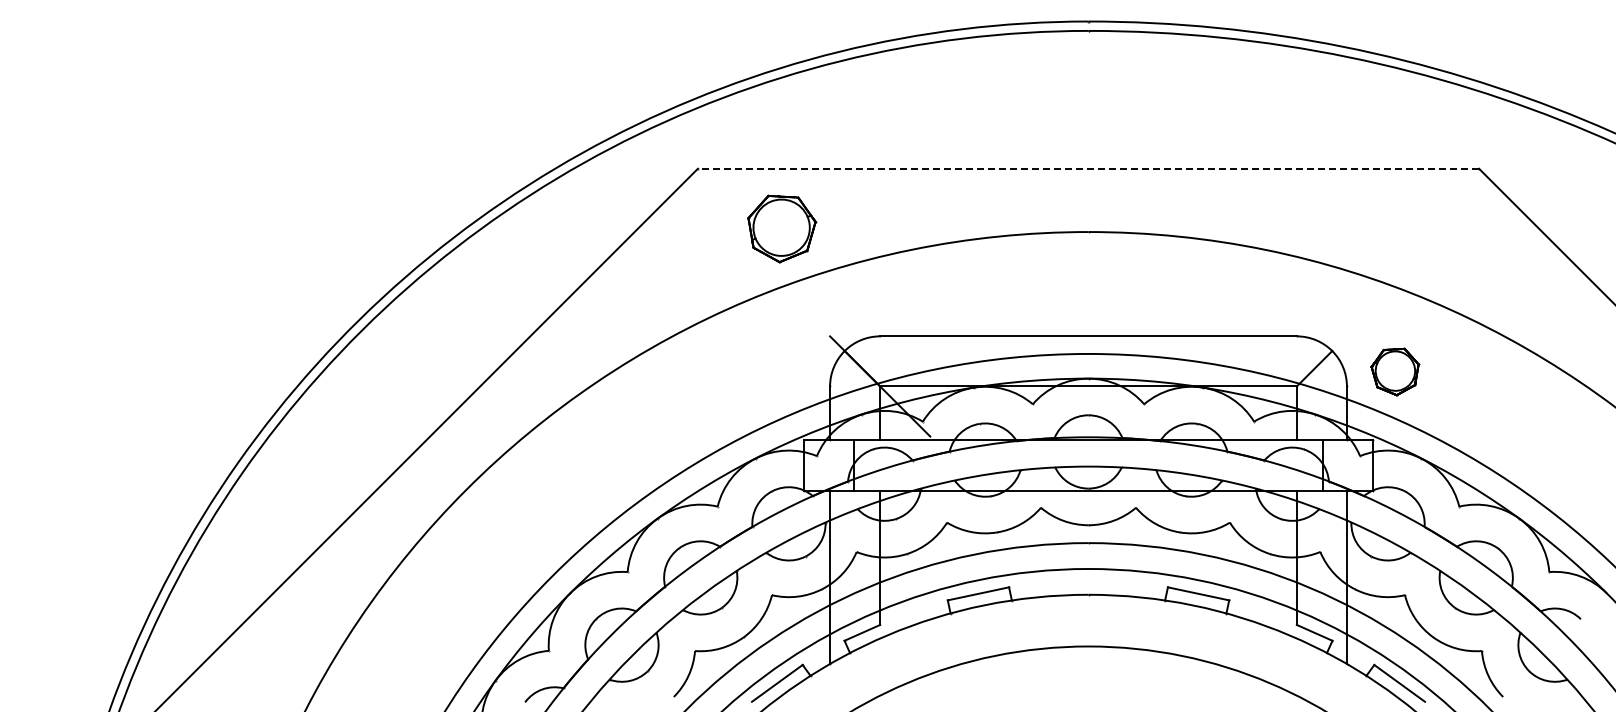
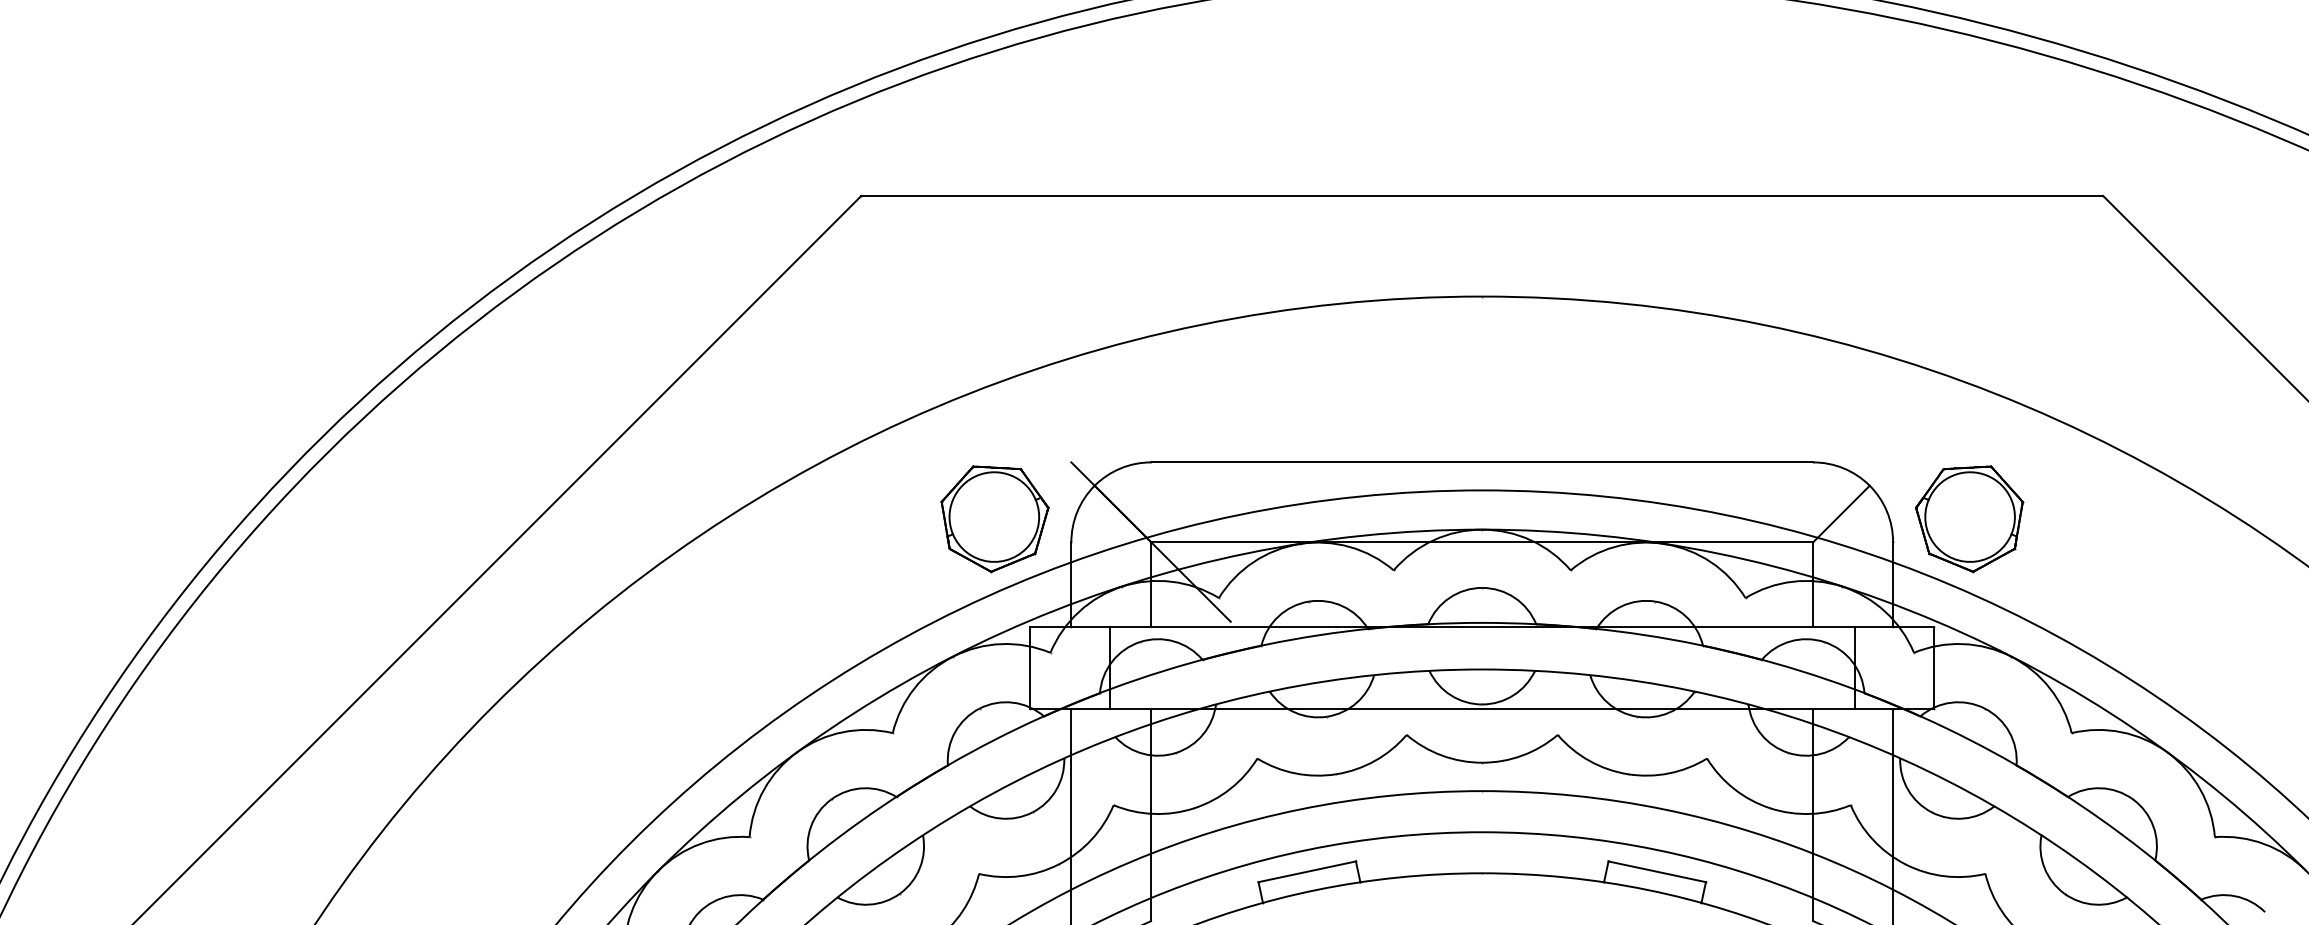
line: (1088, 168) -> (1482, 195), dashed -> solid
part: (782, 228) -> (995, 518), moved
part: (1395, 371) -> (1970, 518), size x1.43

